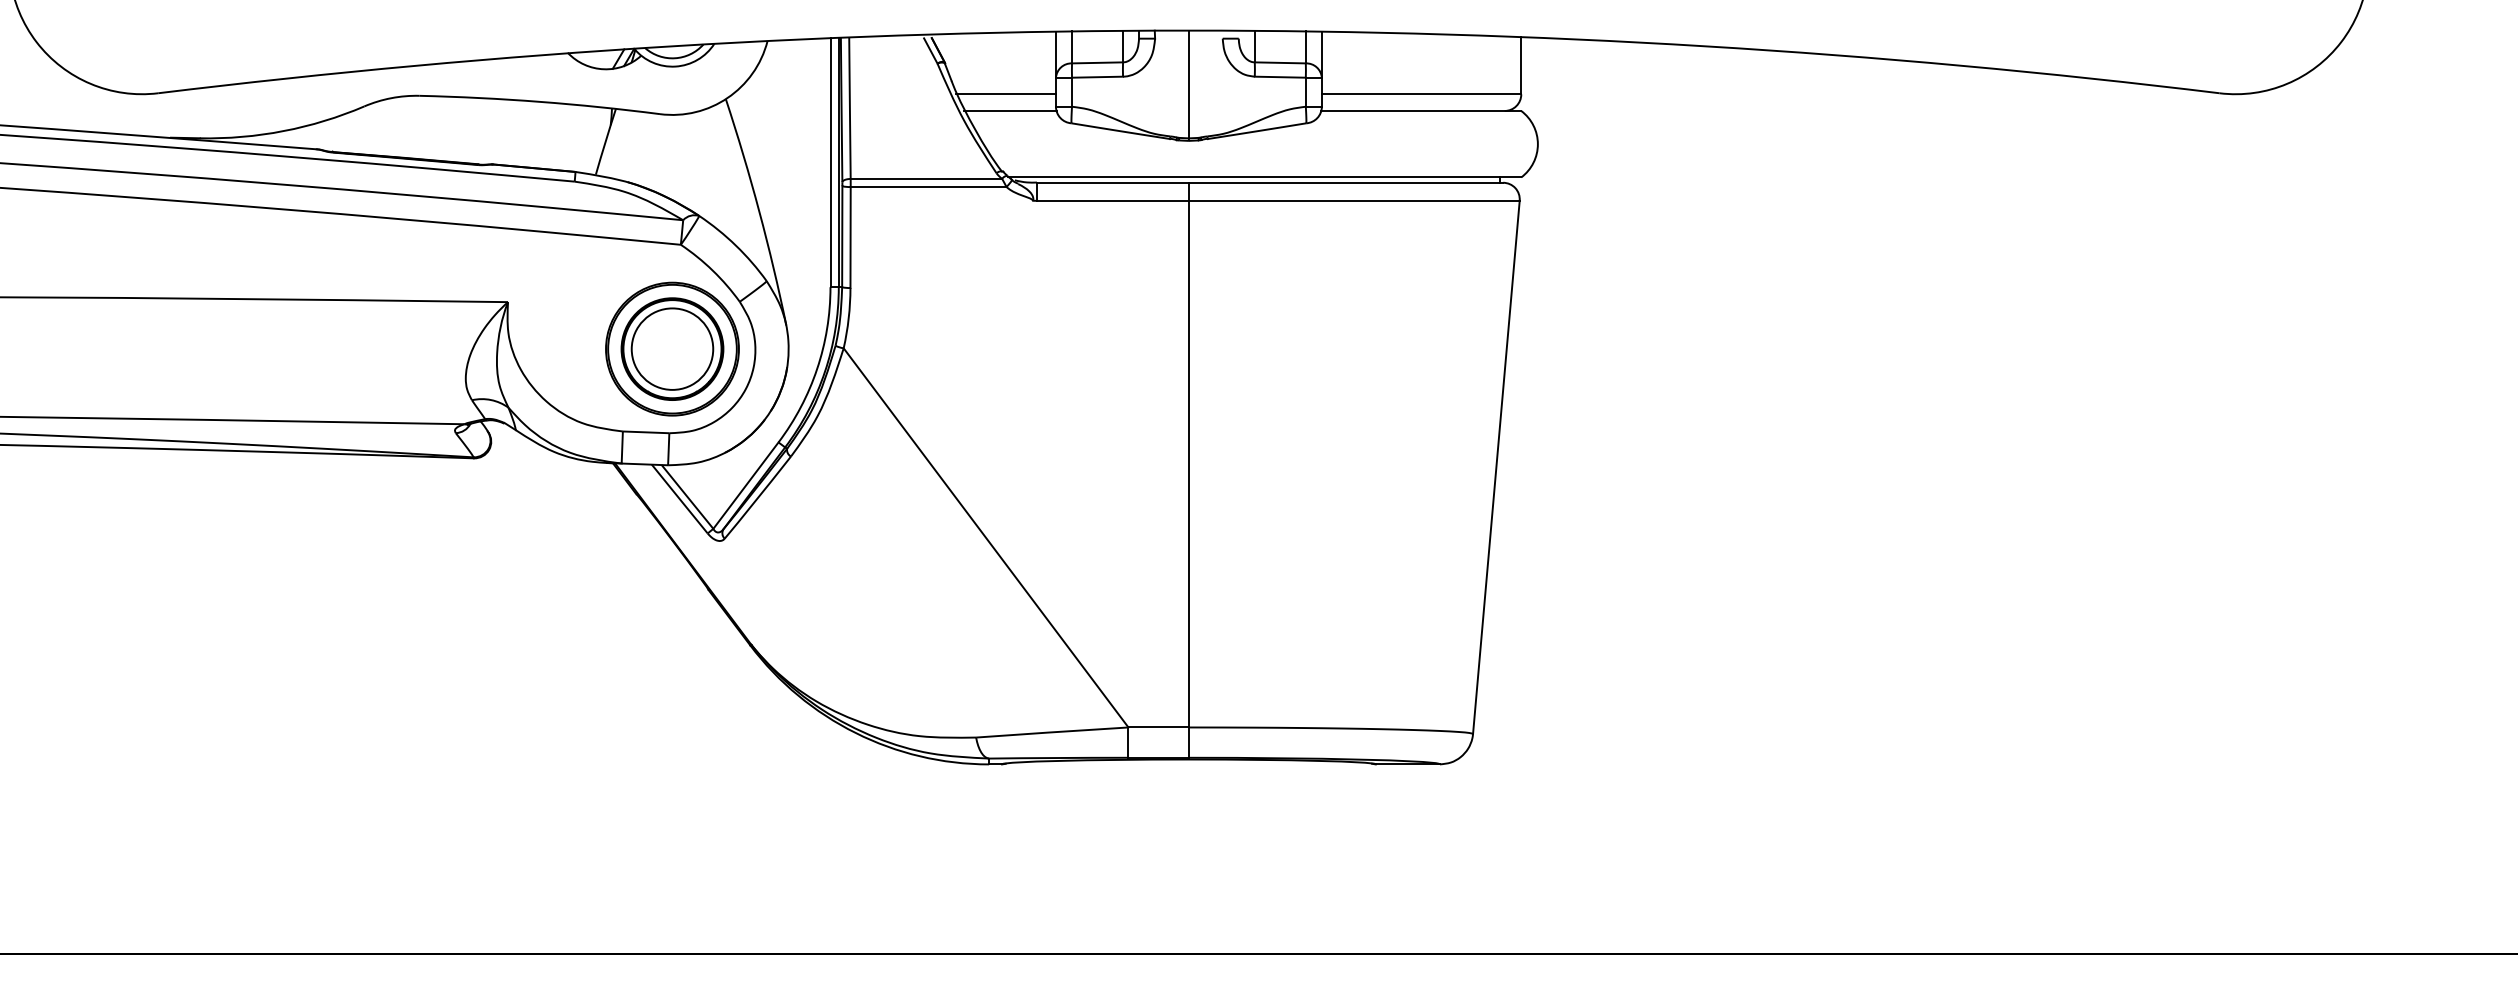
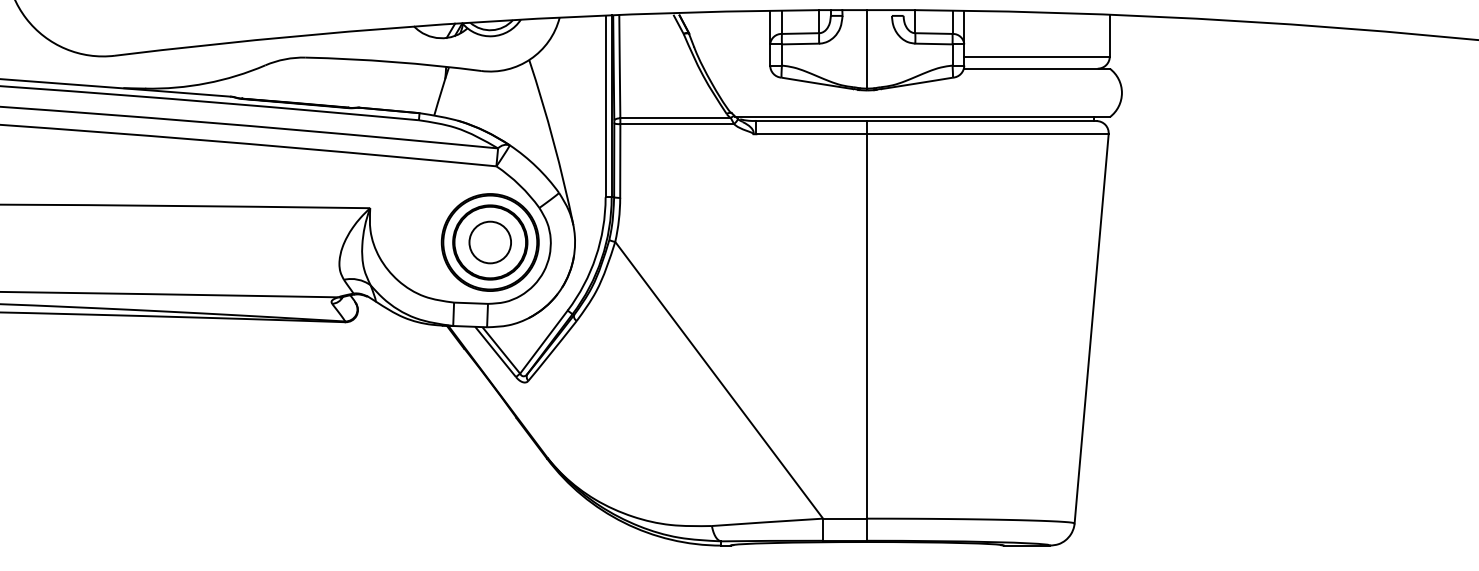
line: (1005, 94) -> (733, 56), removed
line: (1010, 110) -> (737, 68), removed
circle: (672, 348) -> (490, 242), size x0.7

